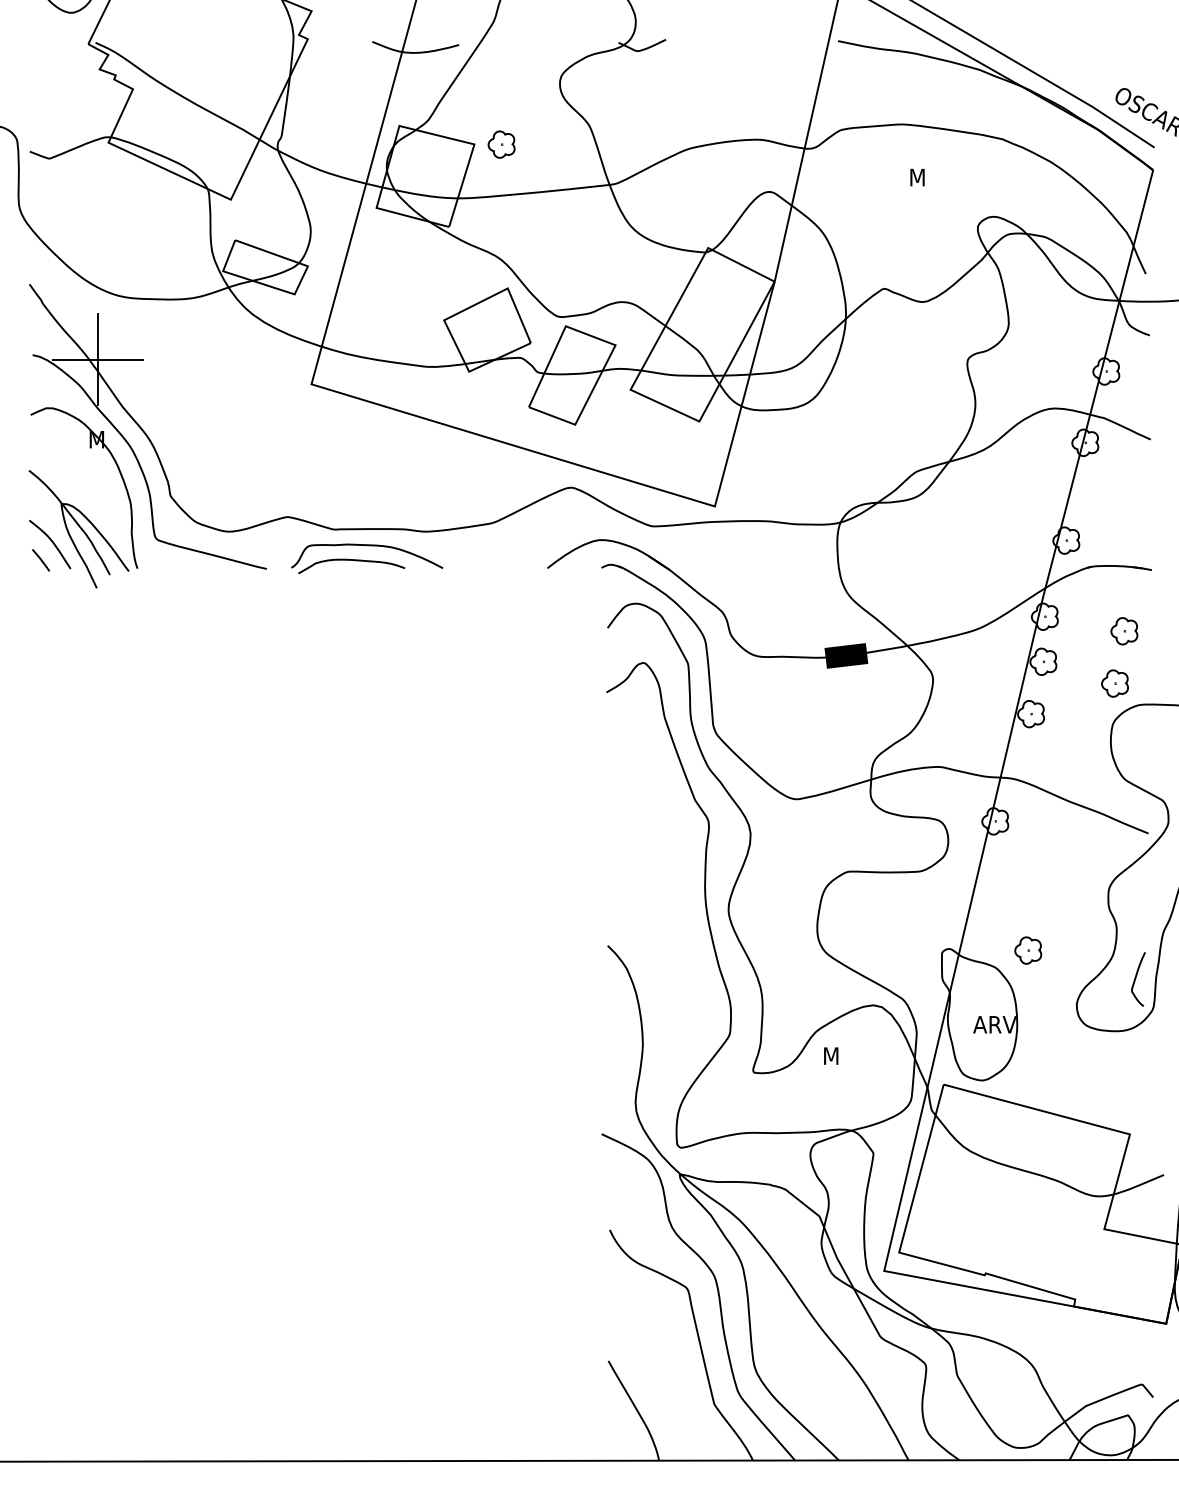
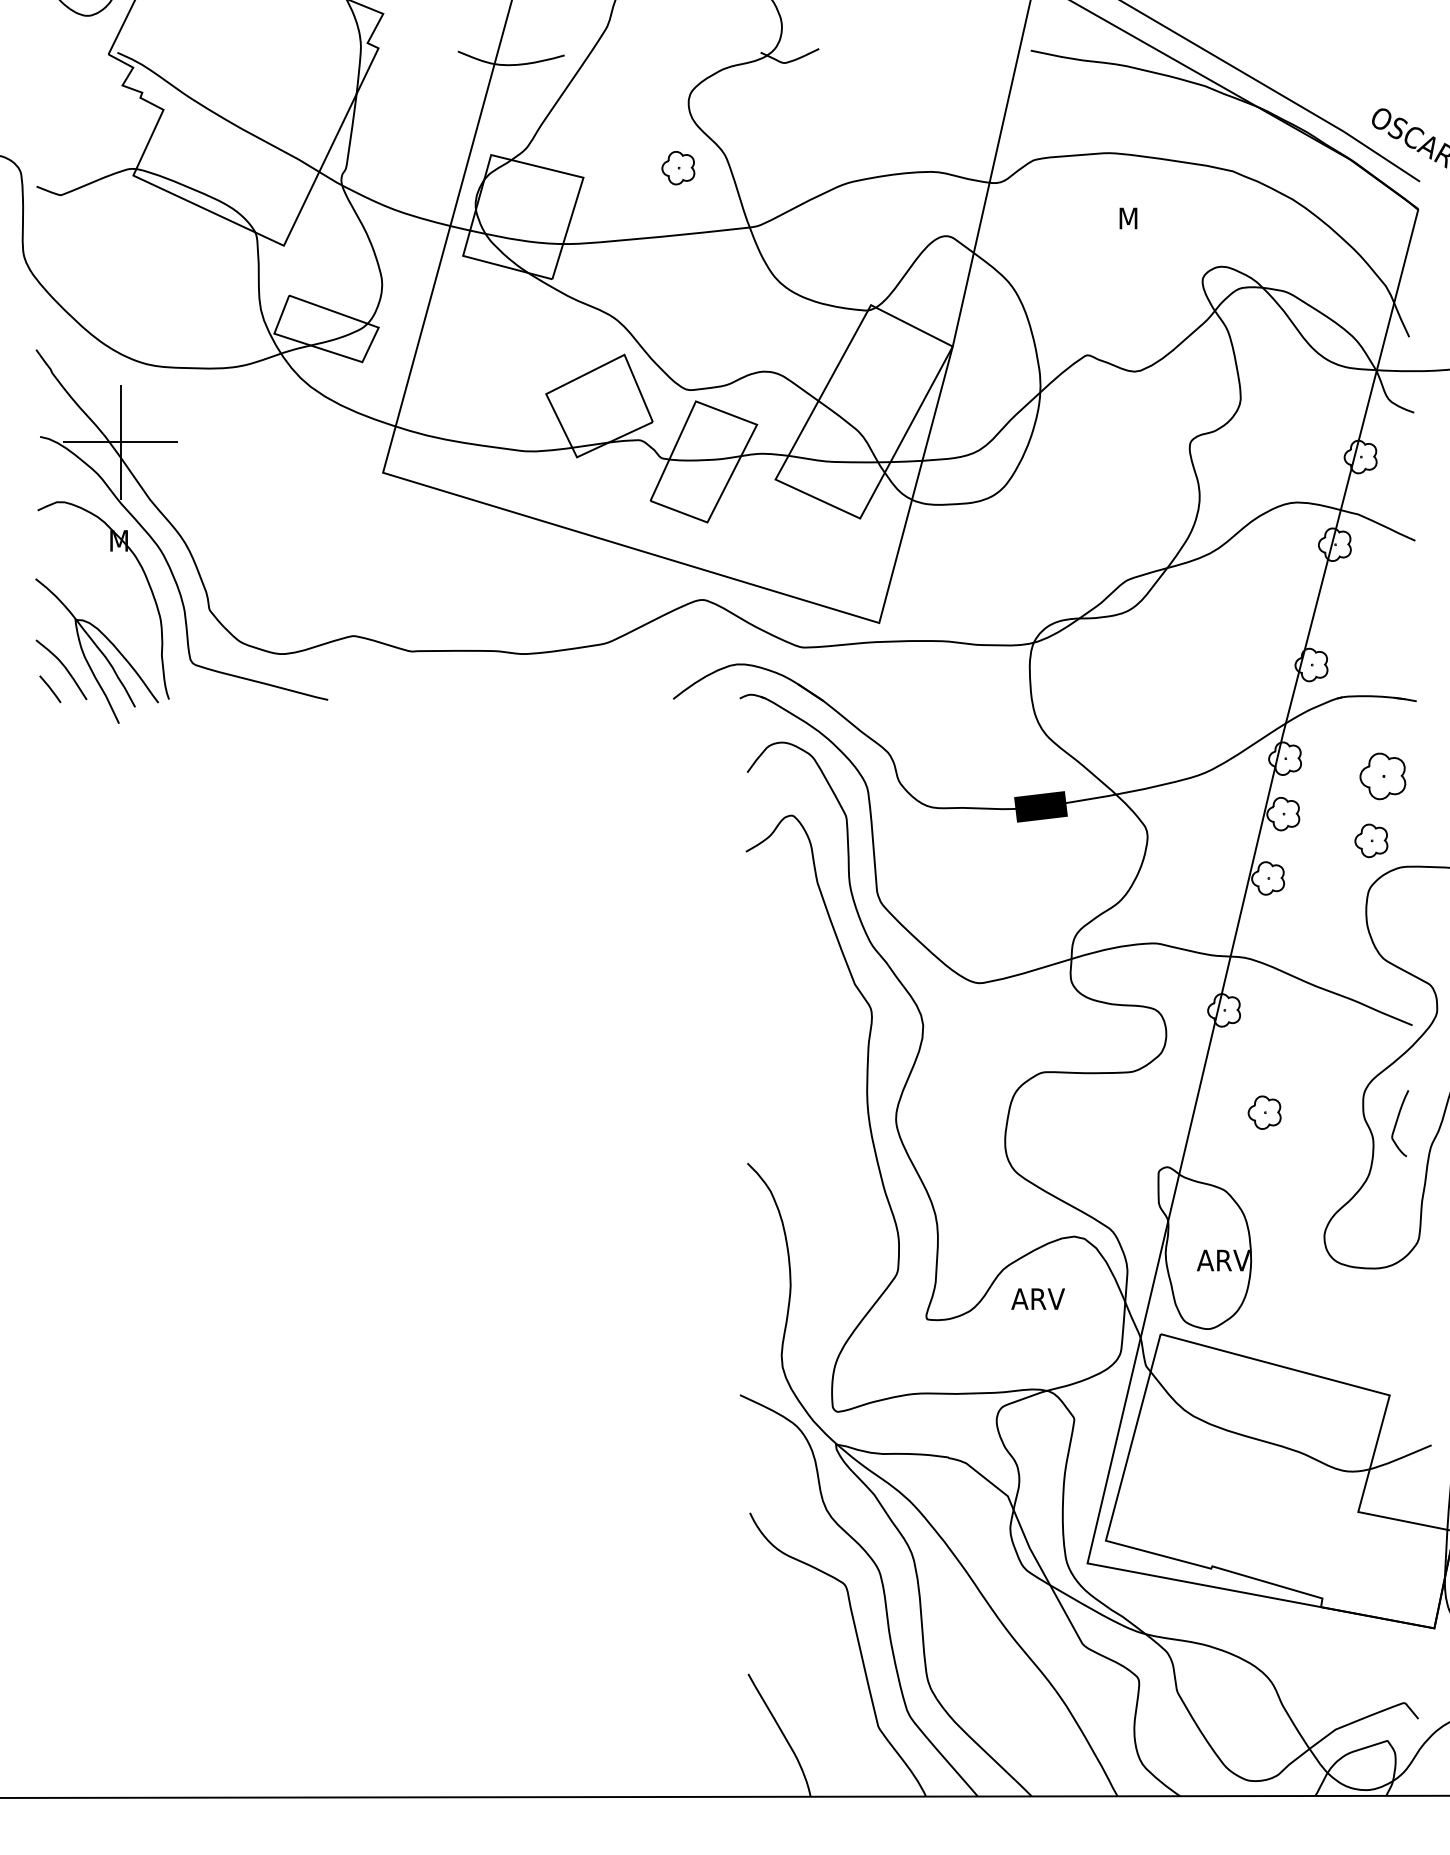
part: (501, 144) -> (678, 167), moved
part: (367, 558) -> (451, 687), removed
part: (1124, 631) -> (1383, 776), size x1.4
part: (1028, 950) -> (1264, 1112), moved
curve: (1136, 978) -> (1397, 1122), moved
text: (843, 1055) -> (1037, 1298), M -> ARV

